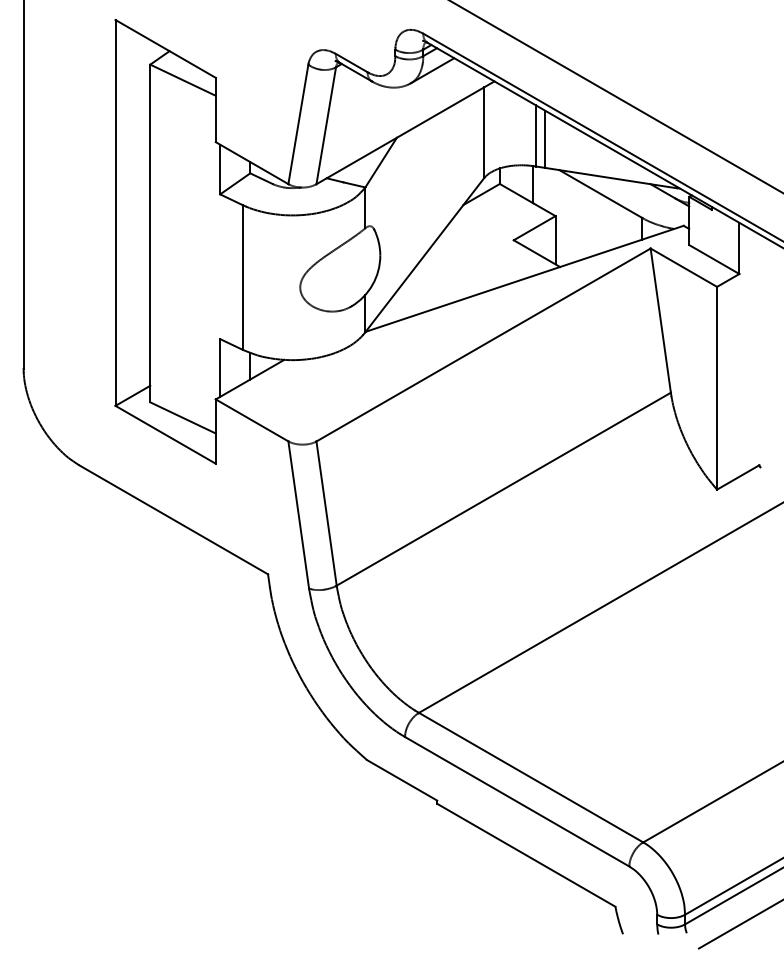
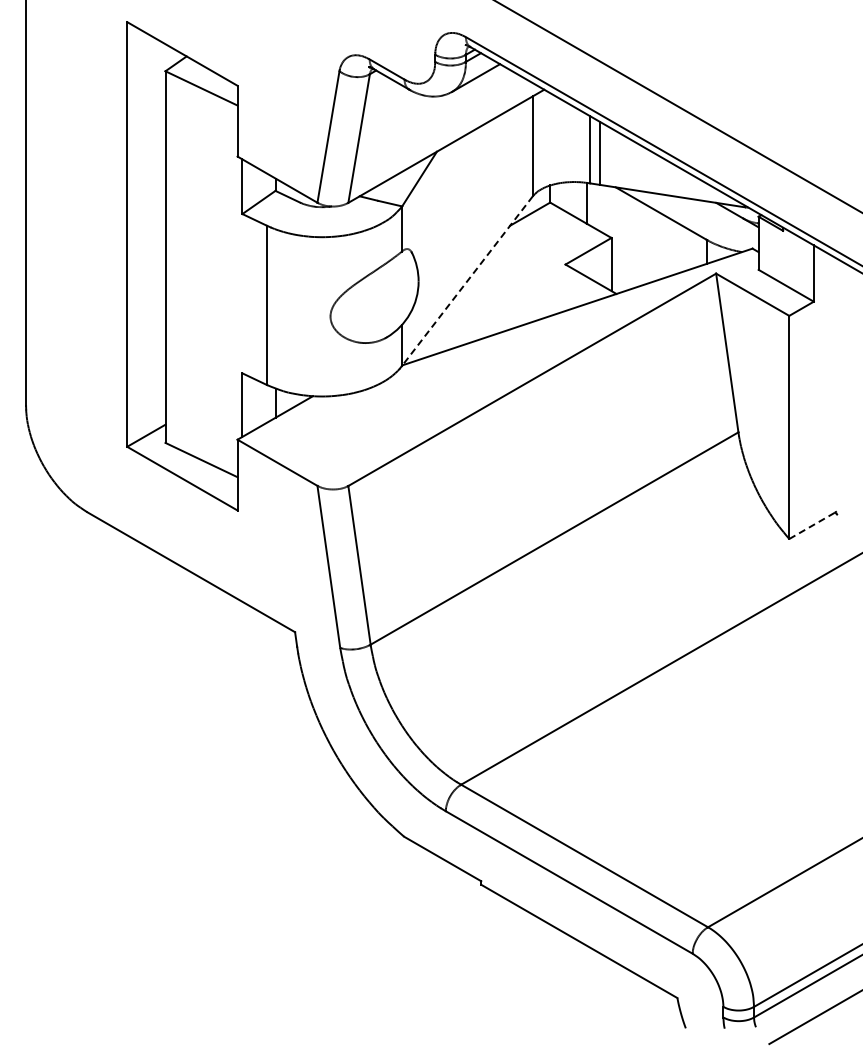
line: (424, 255) -> (467, 281), solid -> dashed
line: (738, 477) -> (812, 525), solid -> dashed

